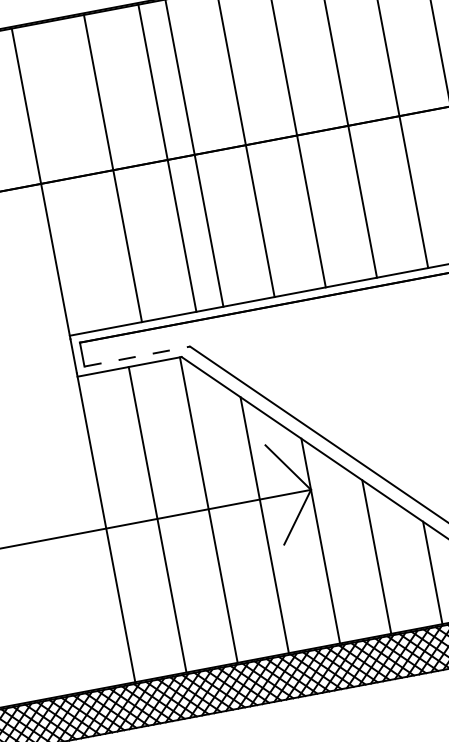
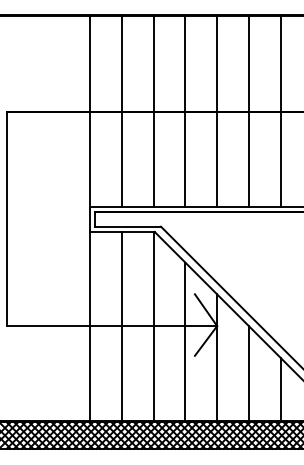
line: (167, 158) -> (153, 111), moved
line: (112, 168) -> (121, 111), moved
line: (137, 356) -> (128, 226), dashed -> solid

